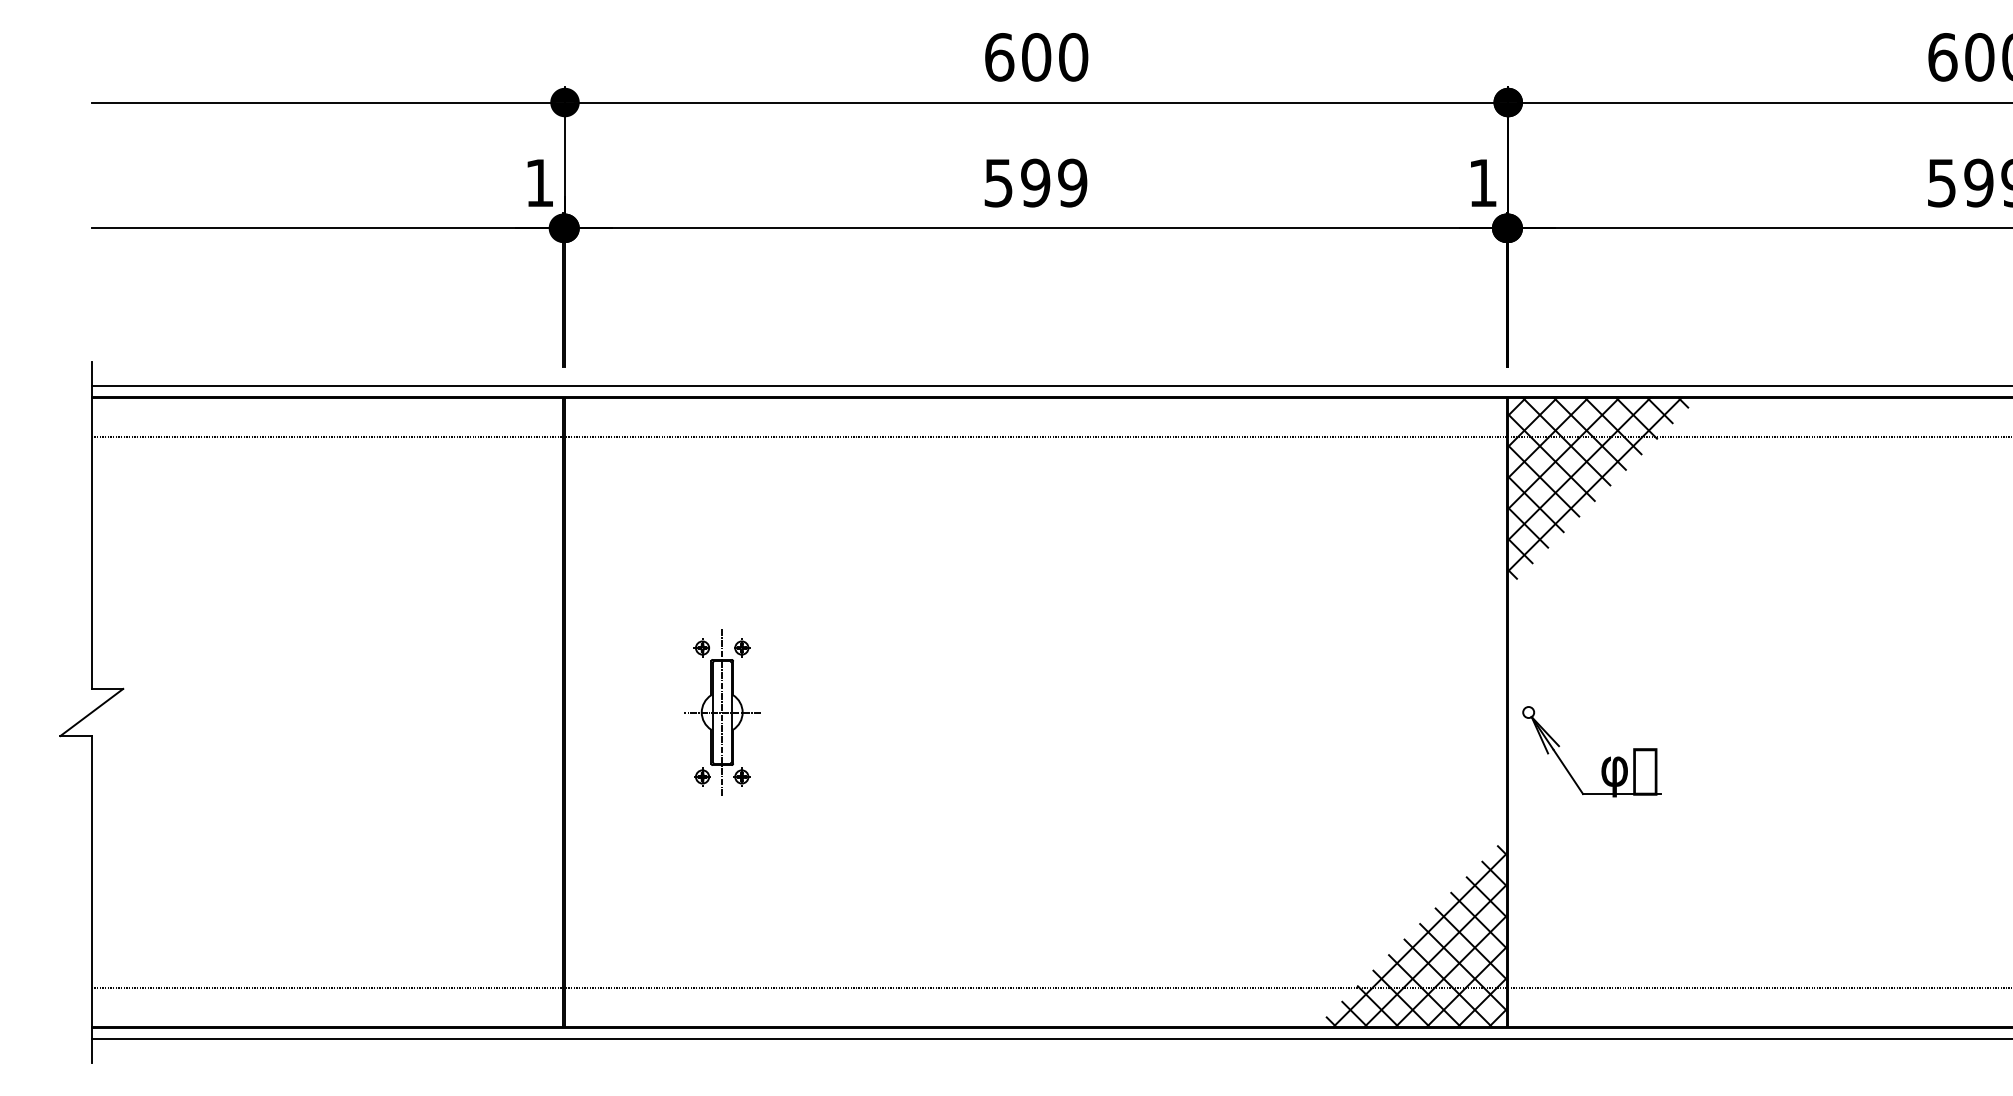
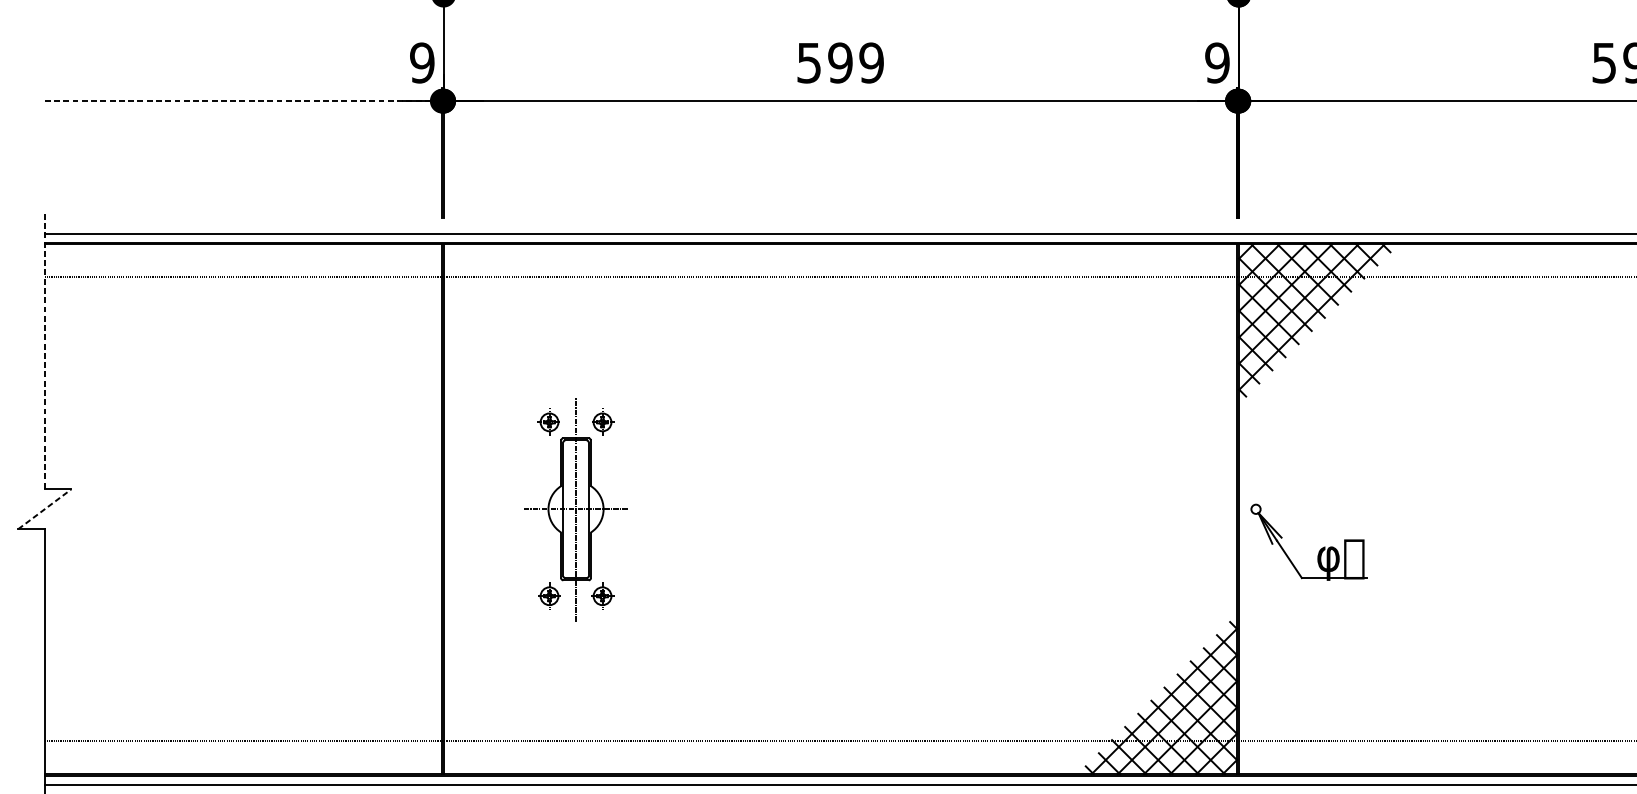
text: (539, 182) -> (422, 62), 1 -> 9
text: (1482, 182) -> (1217, 62), 1 -> 9
line: (327, 228) -> (243, 101), solid -> dashed
line: (91, 525) -> (44, 351), solid -> dashed
line: (92, 712) -> (45, 509), solid -> dashed
part: (722, 712) -> (576, 509), size x1.6

